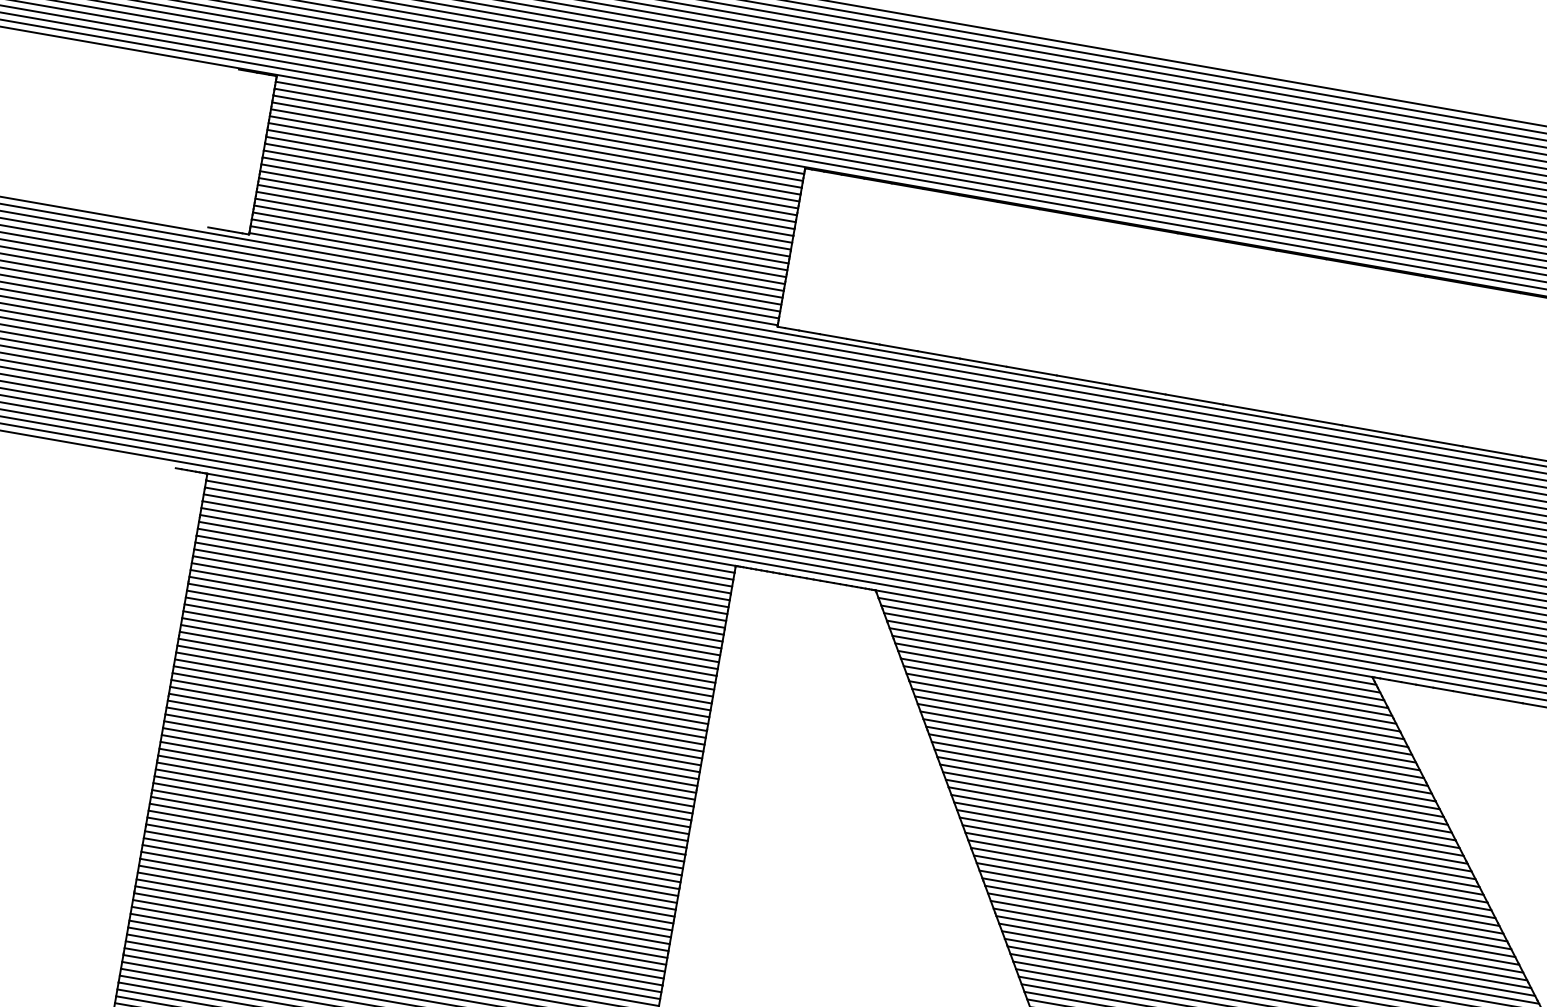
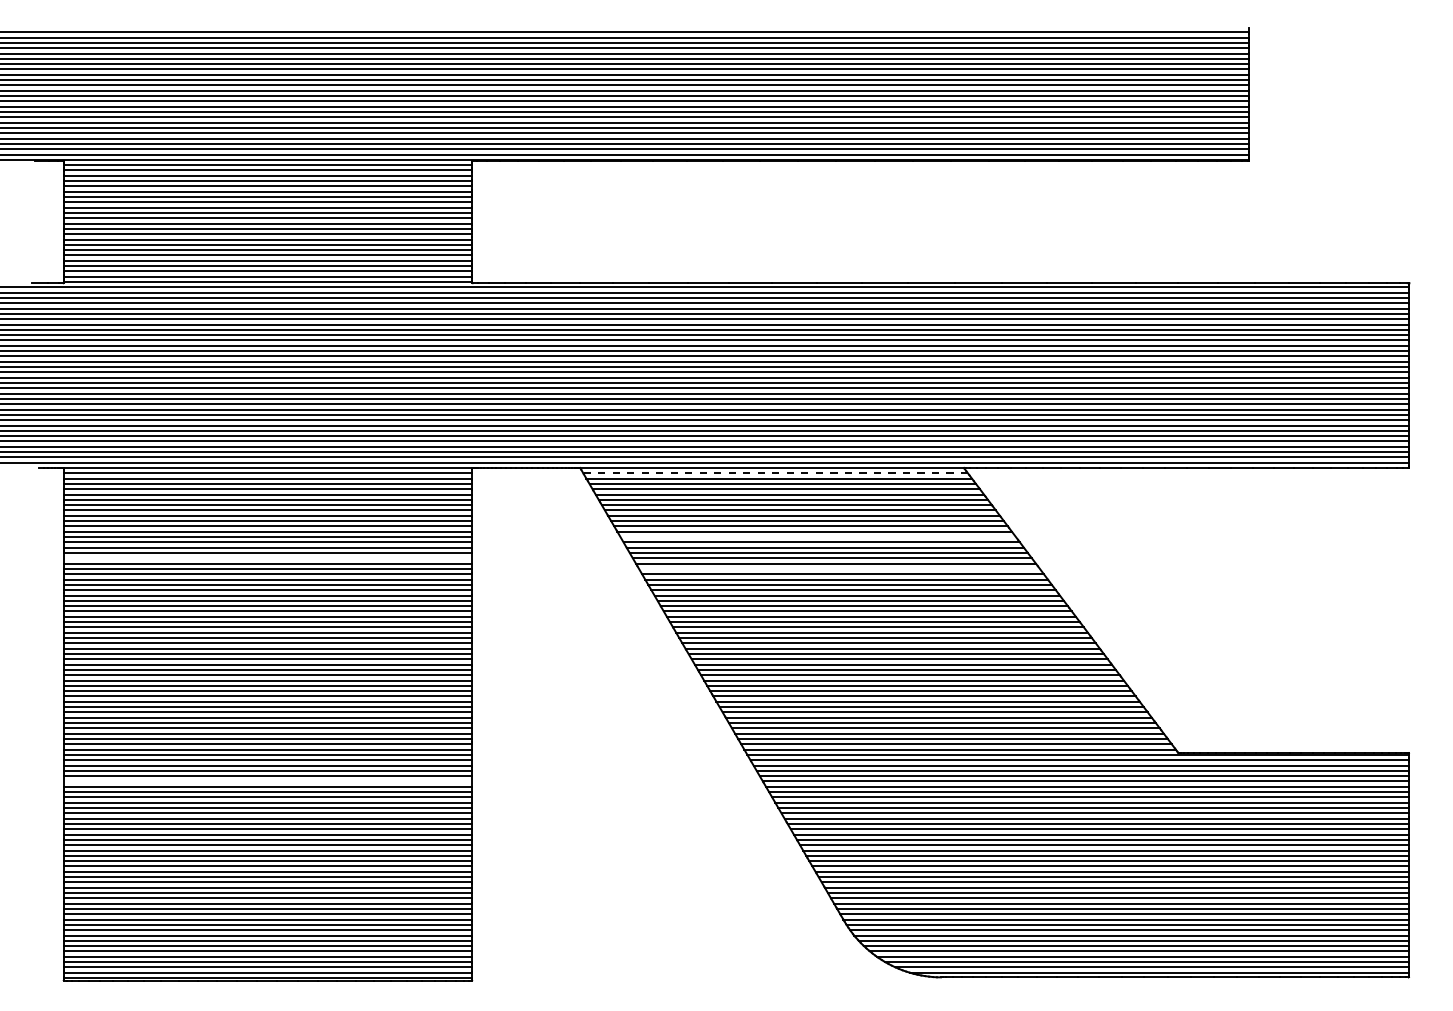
line: (450, 636) -> (267, 558), removed
line: (1127, 641) -> (775, 473), solid -> dashed
line: (1167, 733) -> (817, 537), removed
line: (1188, 778) -> (839, 568), removed
line: (400, 925) -> (267, 781), removed

